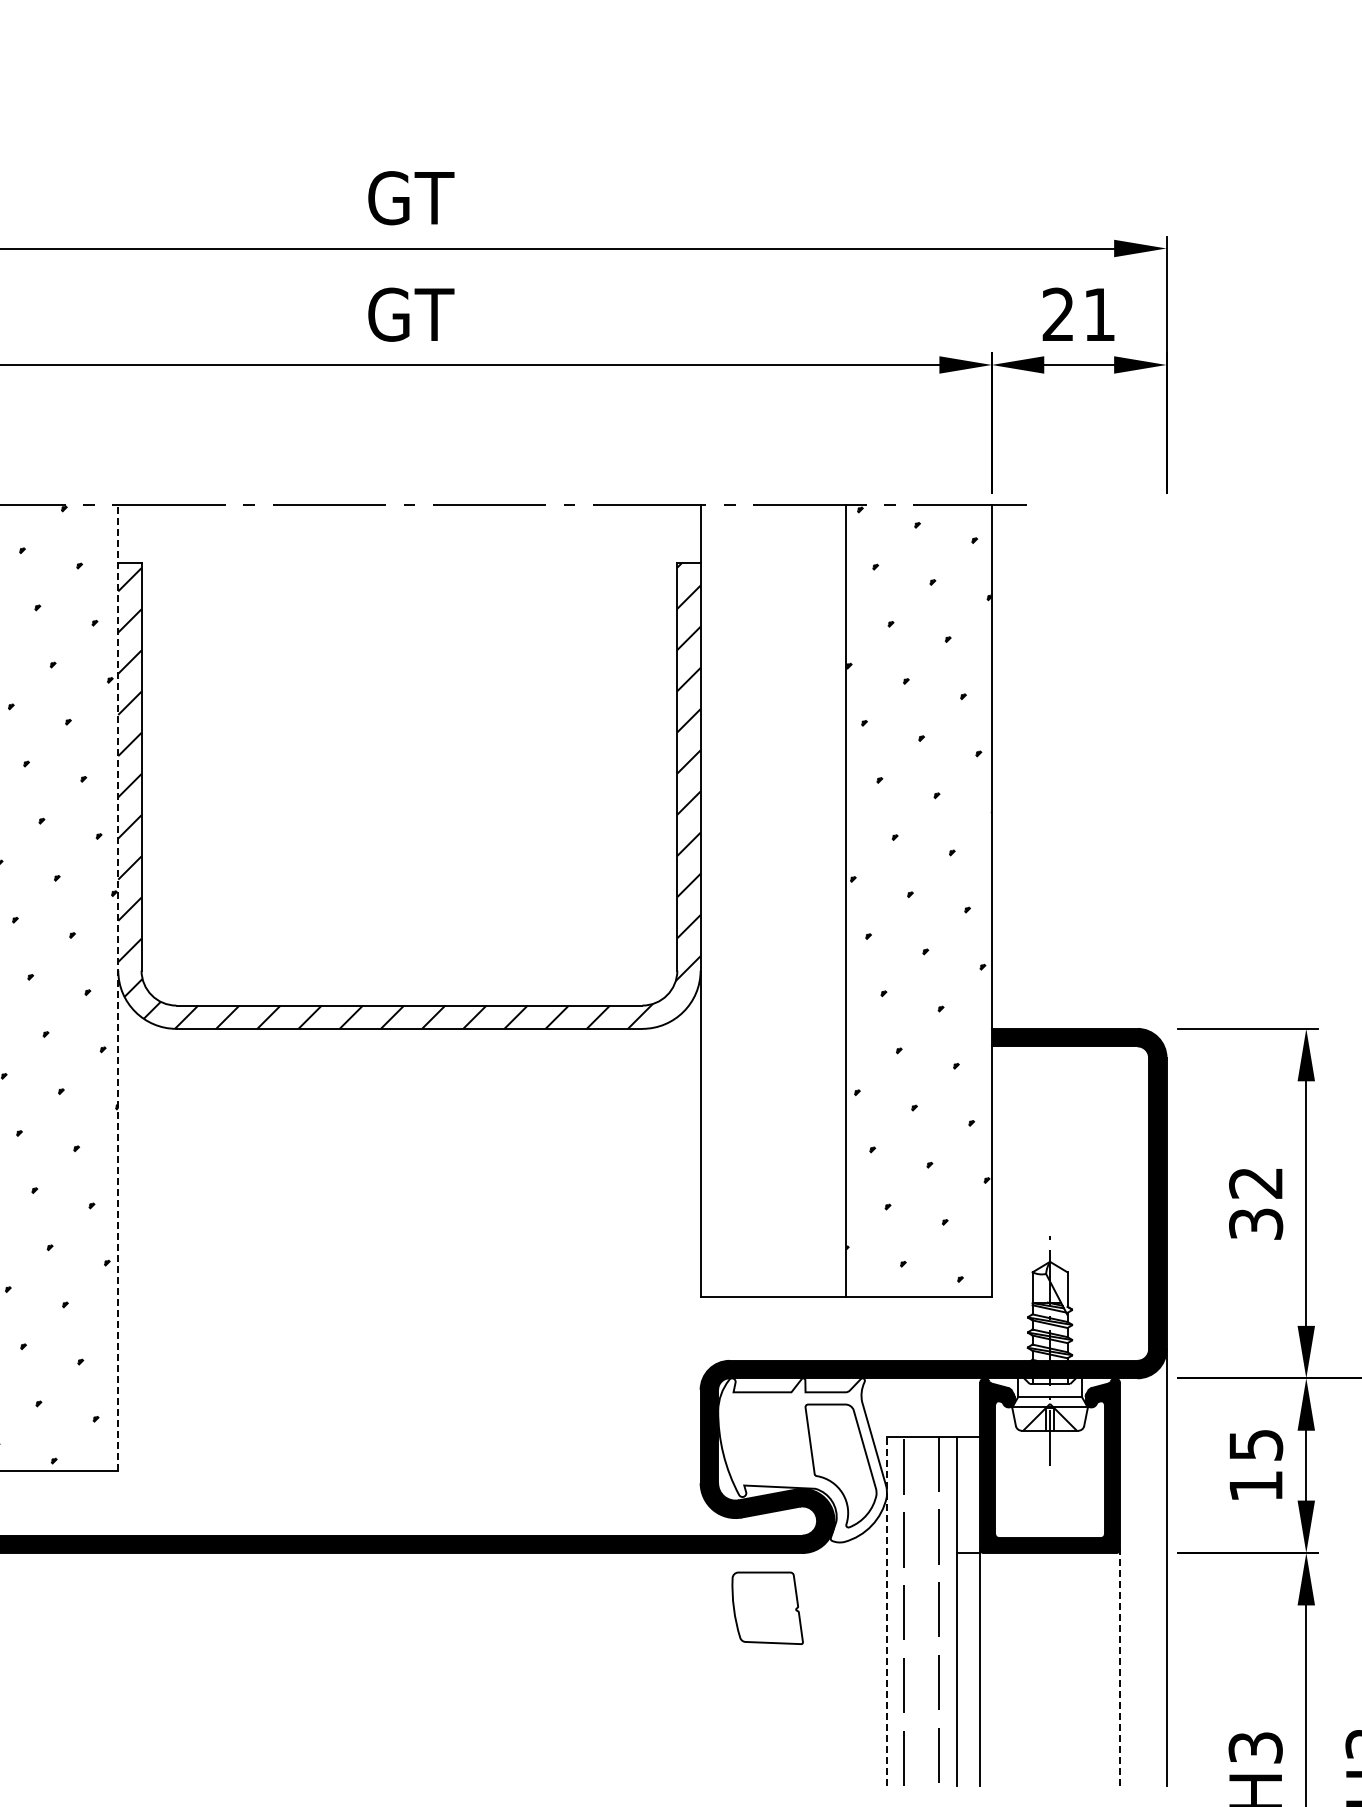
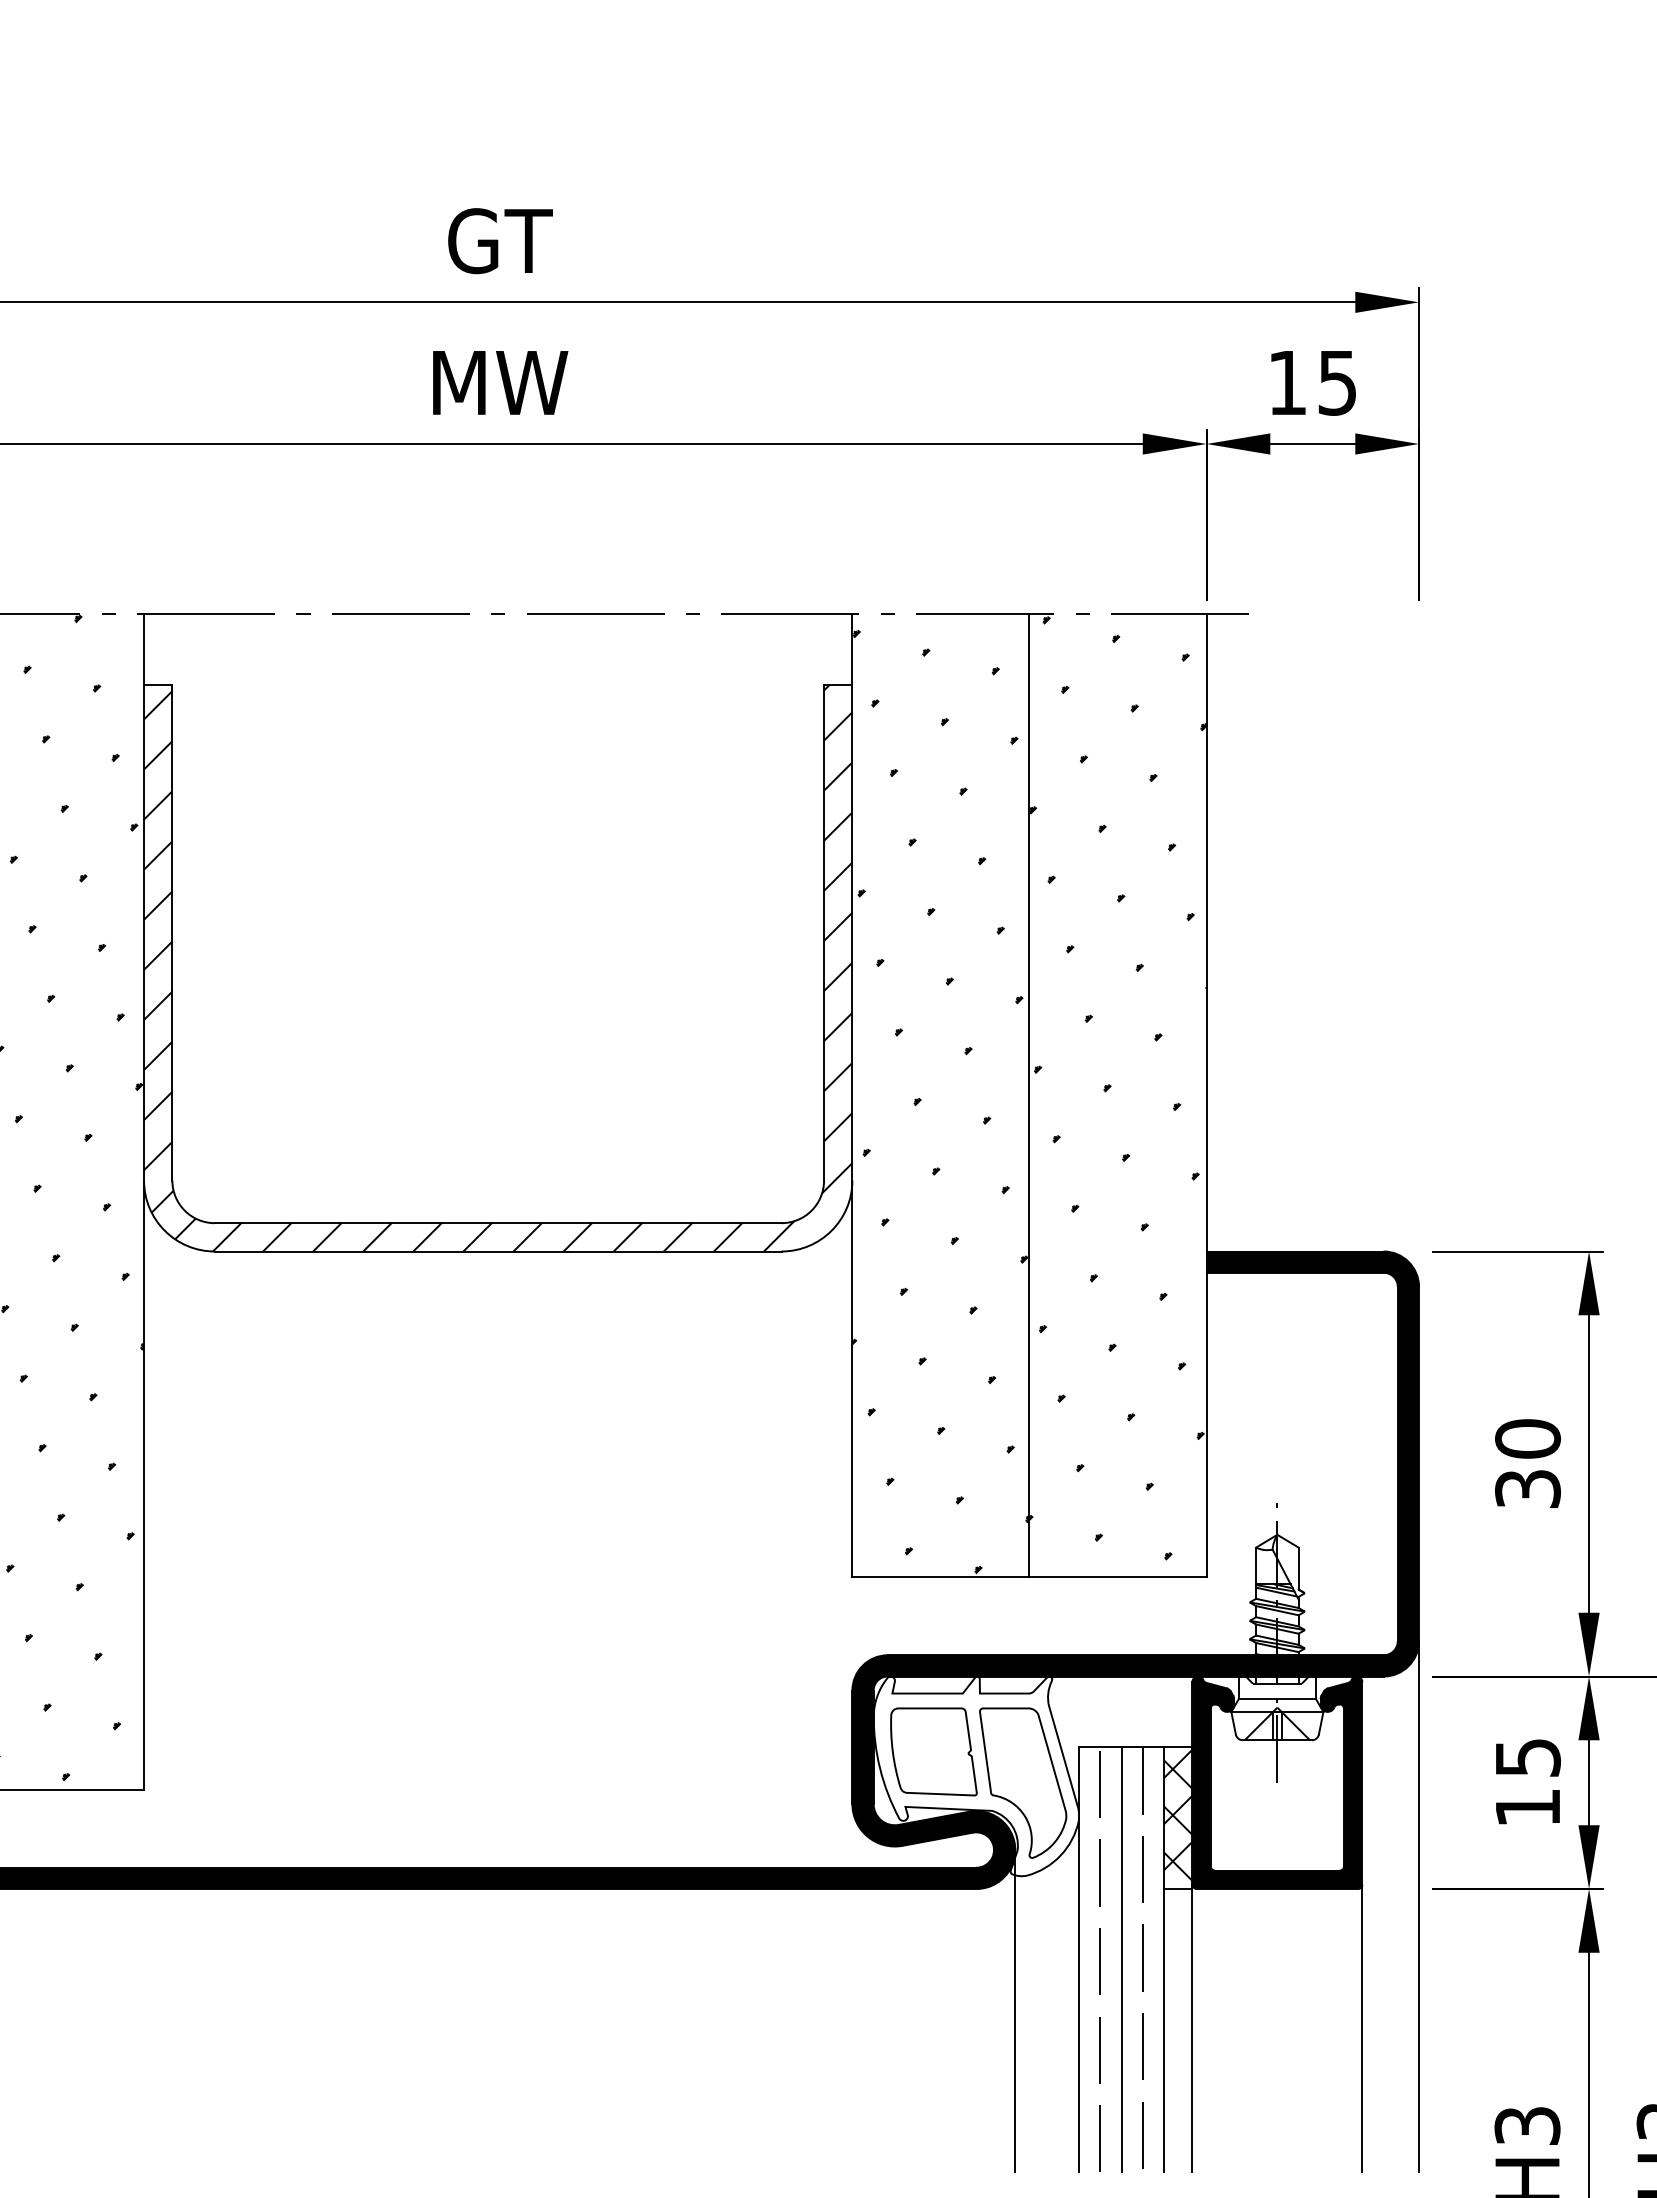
text: (411, 314) -> (500, 382), GT -> MW
text: (1078, 314) -> (1311, 382), 21 -> 15
hatch: (773, 905) -> (941, 1101), added
line: (118, 987) -> (144, 1201), dashed -> solid
text: (1256, 1182) -> (1528, 1438), 32 -> 30
hatch: (968, 1495) -> (1178, 1819), added
part: (767, 1607) -> (933, 1750), moved
line: (921, 1610) -> (1121, 1958), added
line: (887, 1611) -> (1079, 1960), dashed -> solid
line: (834, 1654) -> (1015, 2012), added
line: (1119, 1667) -> (1361, 2028), dashed -> solid

